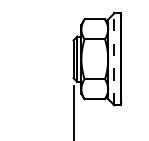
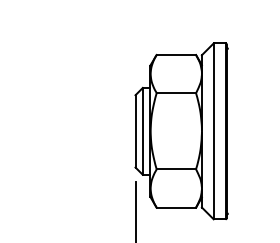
line: (114, 59) -> (214, 131), dashed -> solid

